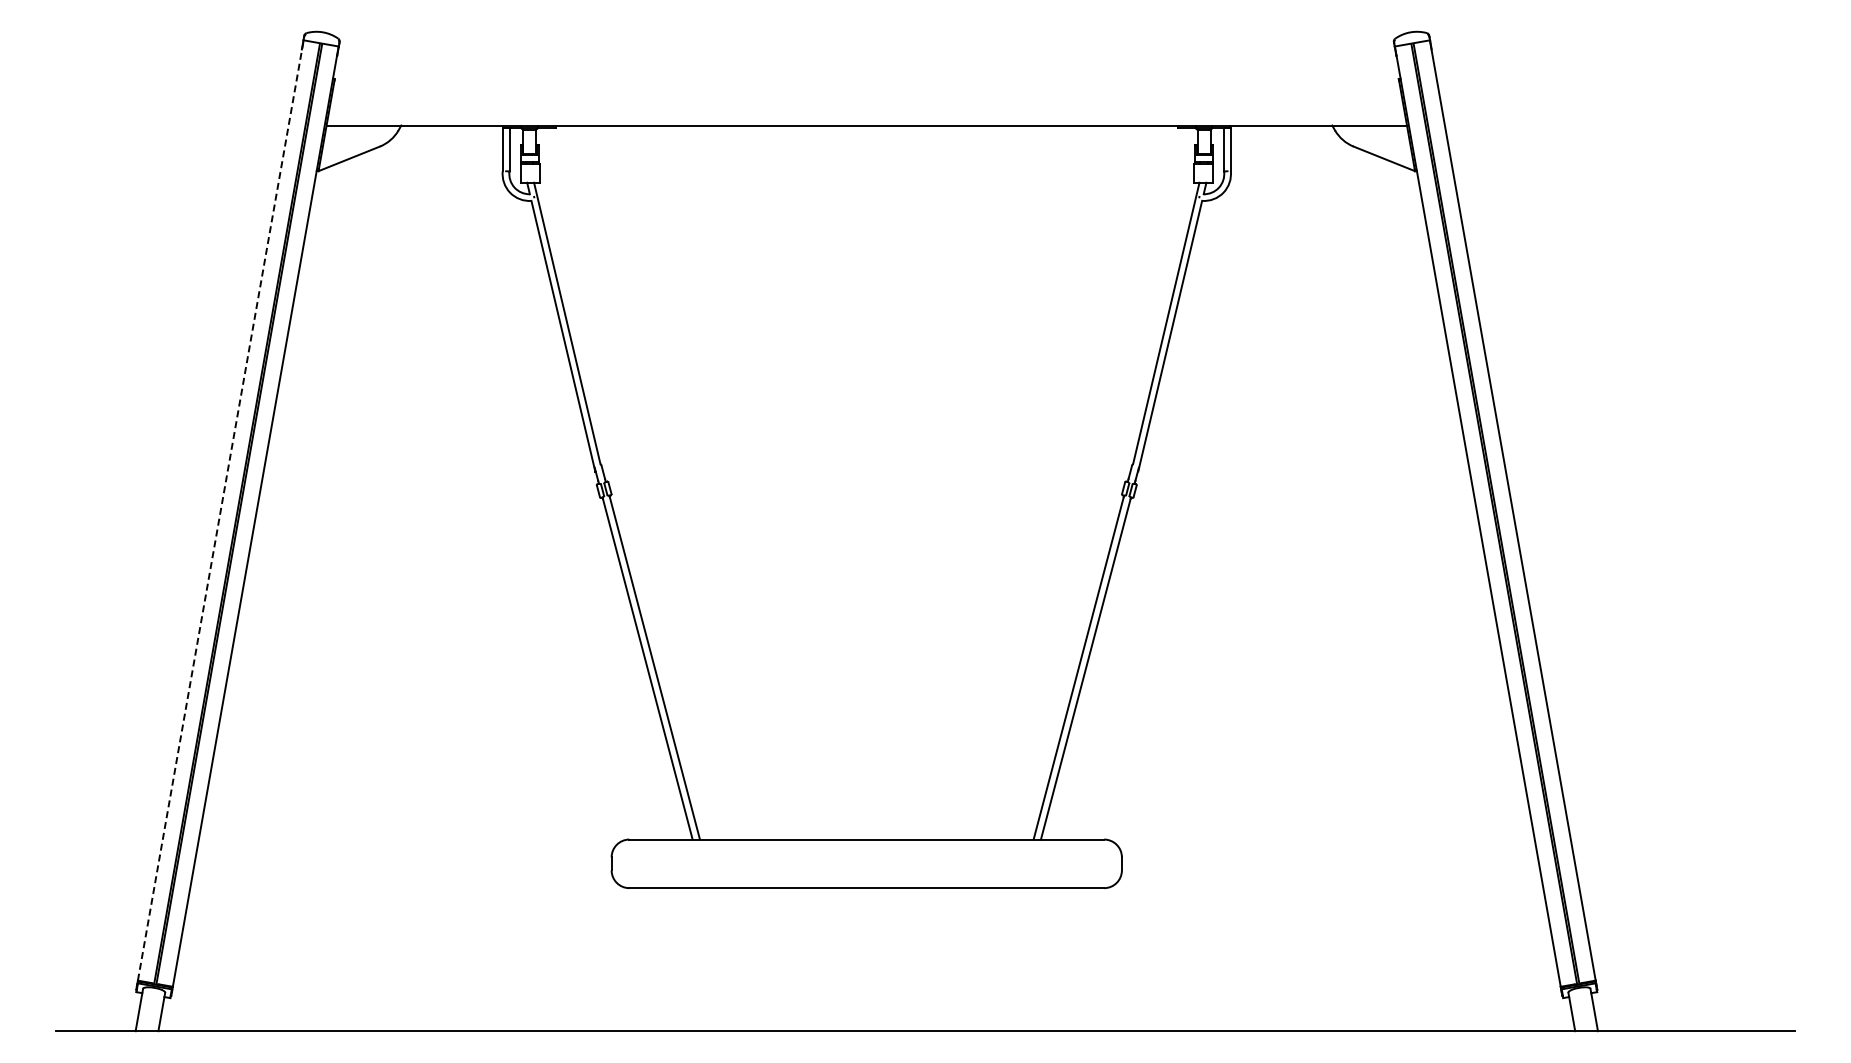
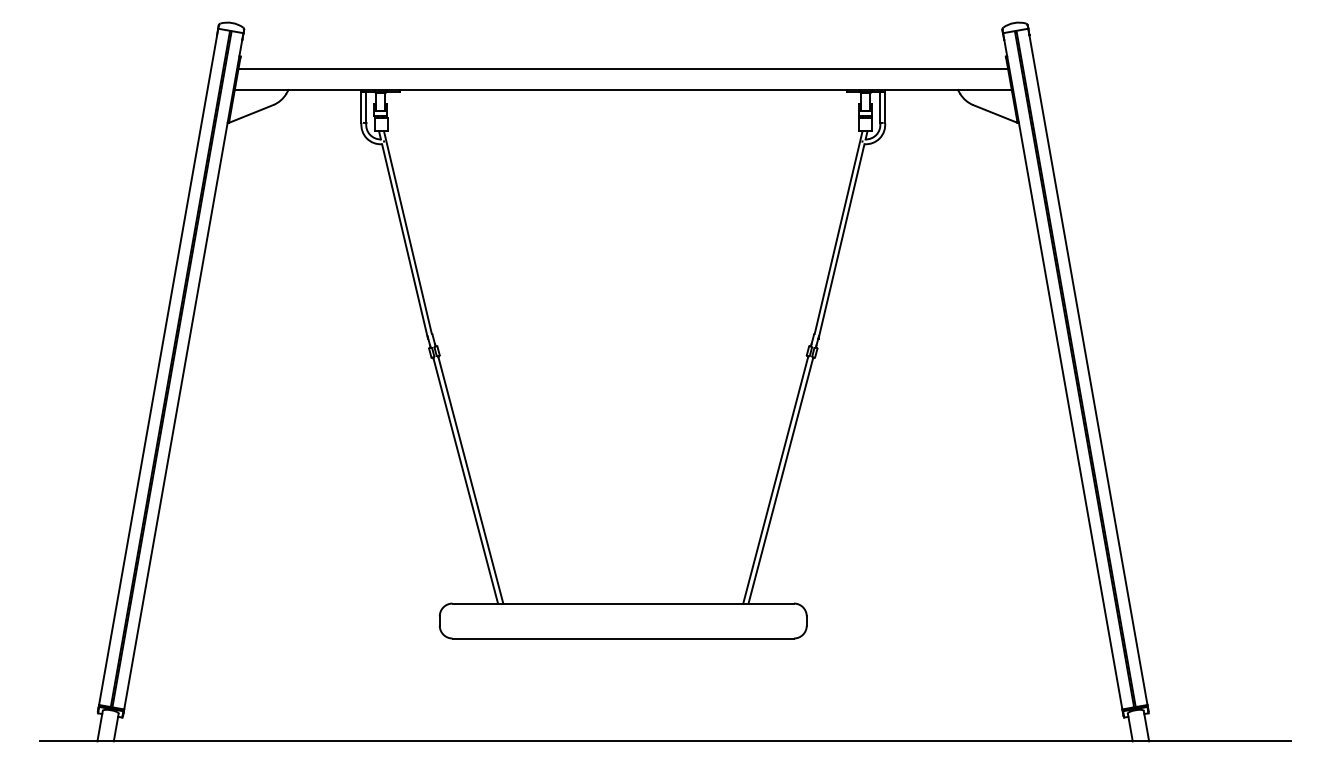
line: (866, 95) -> (623, 68), added
line: (220, 510) -> (158, 366), dashed -> solid

